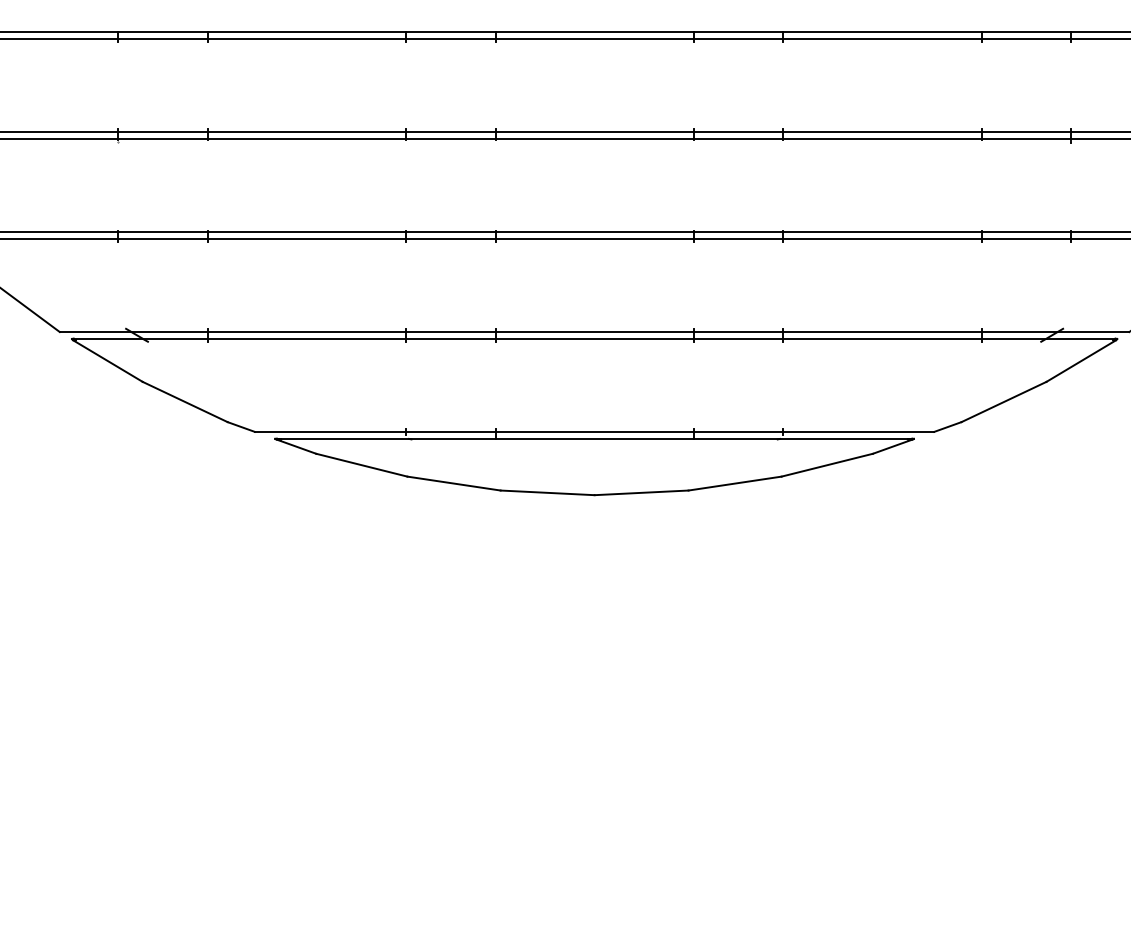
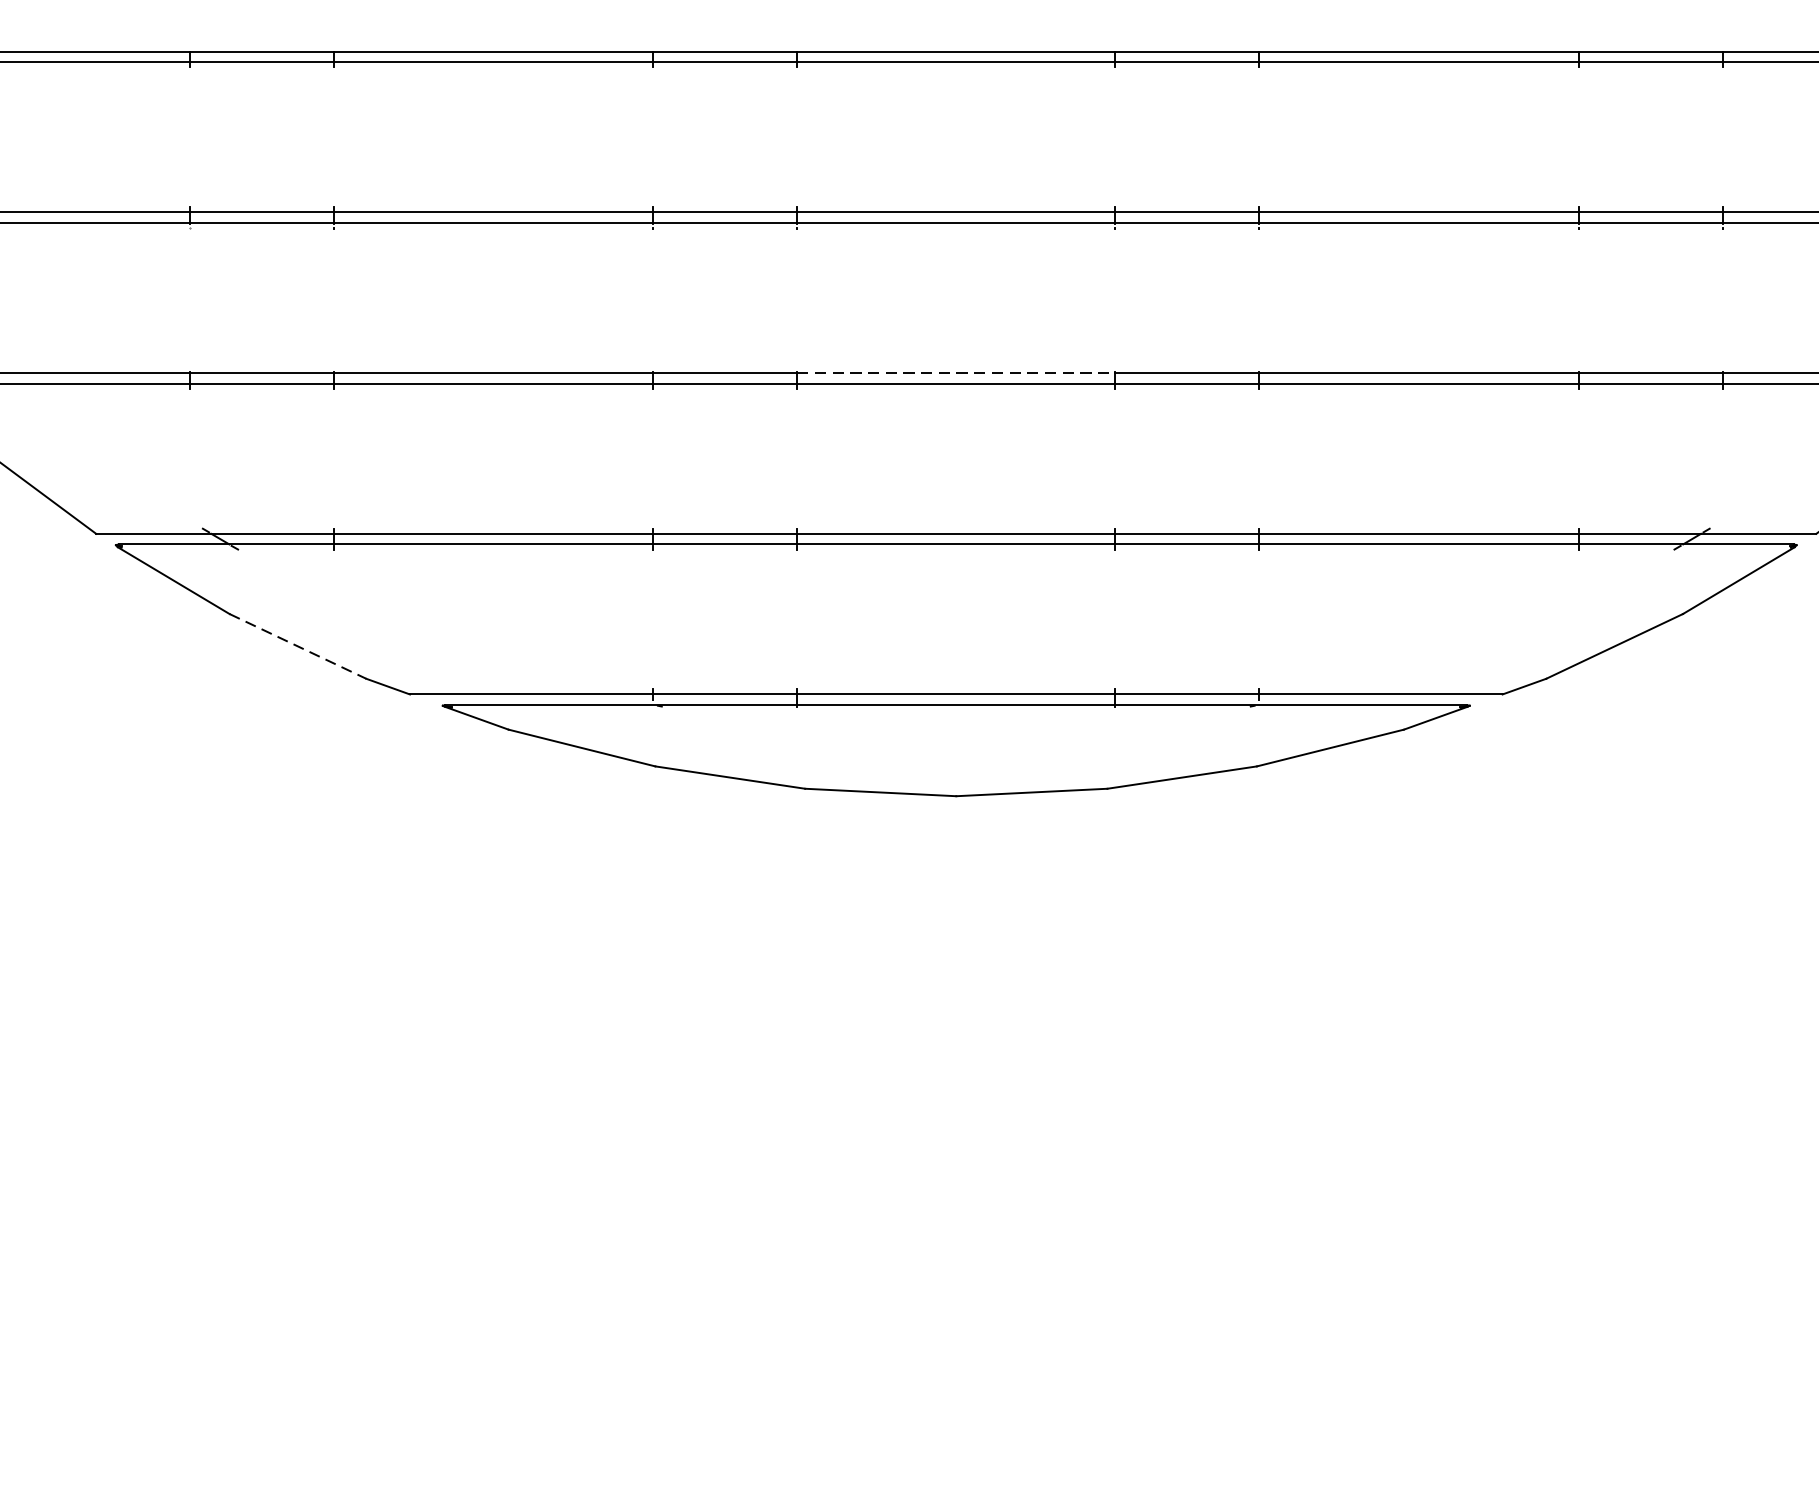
line: (594, 232) -> (956, 373), solid -> dashed
line: (185, 402) -> (298, 647), solid -> dashed

